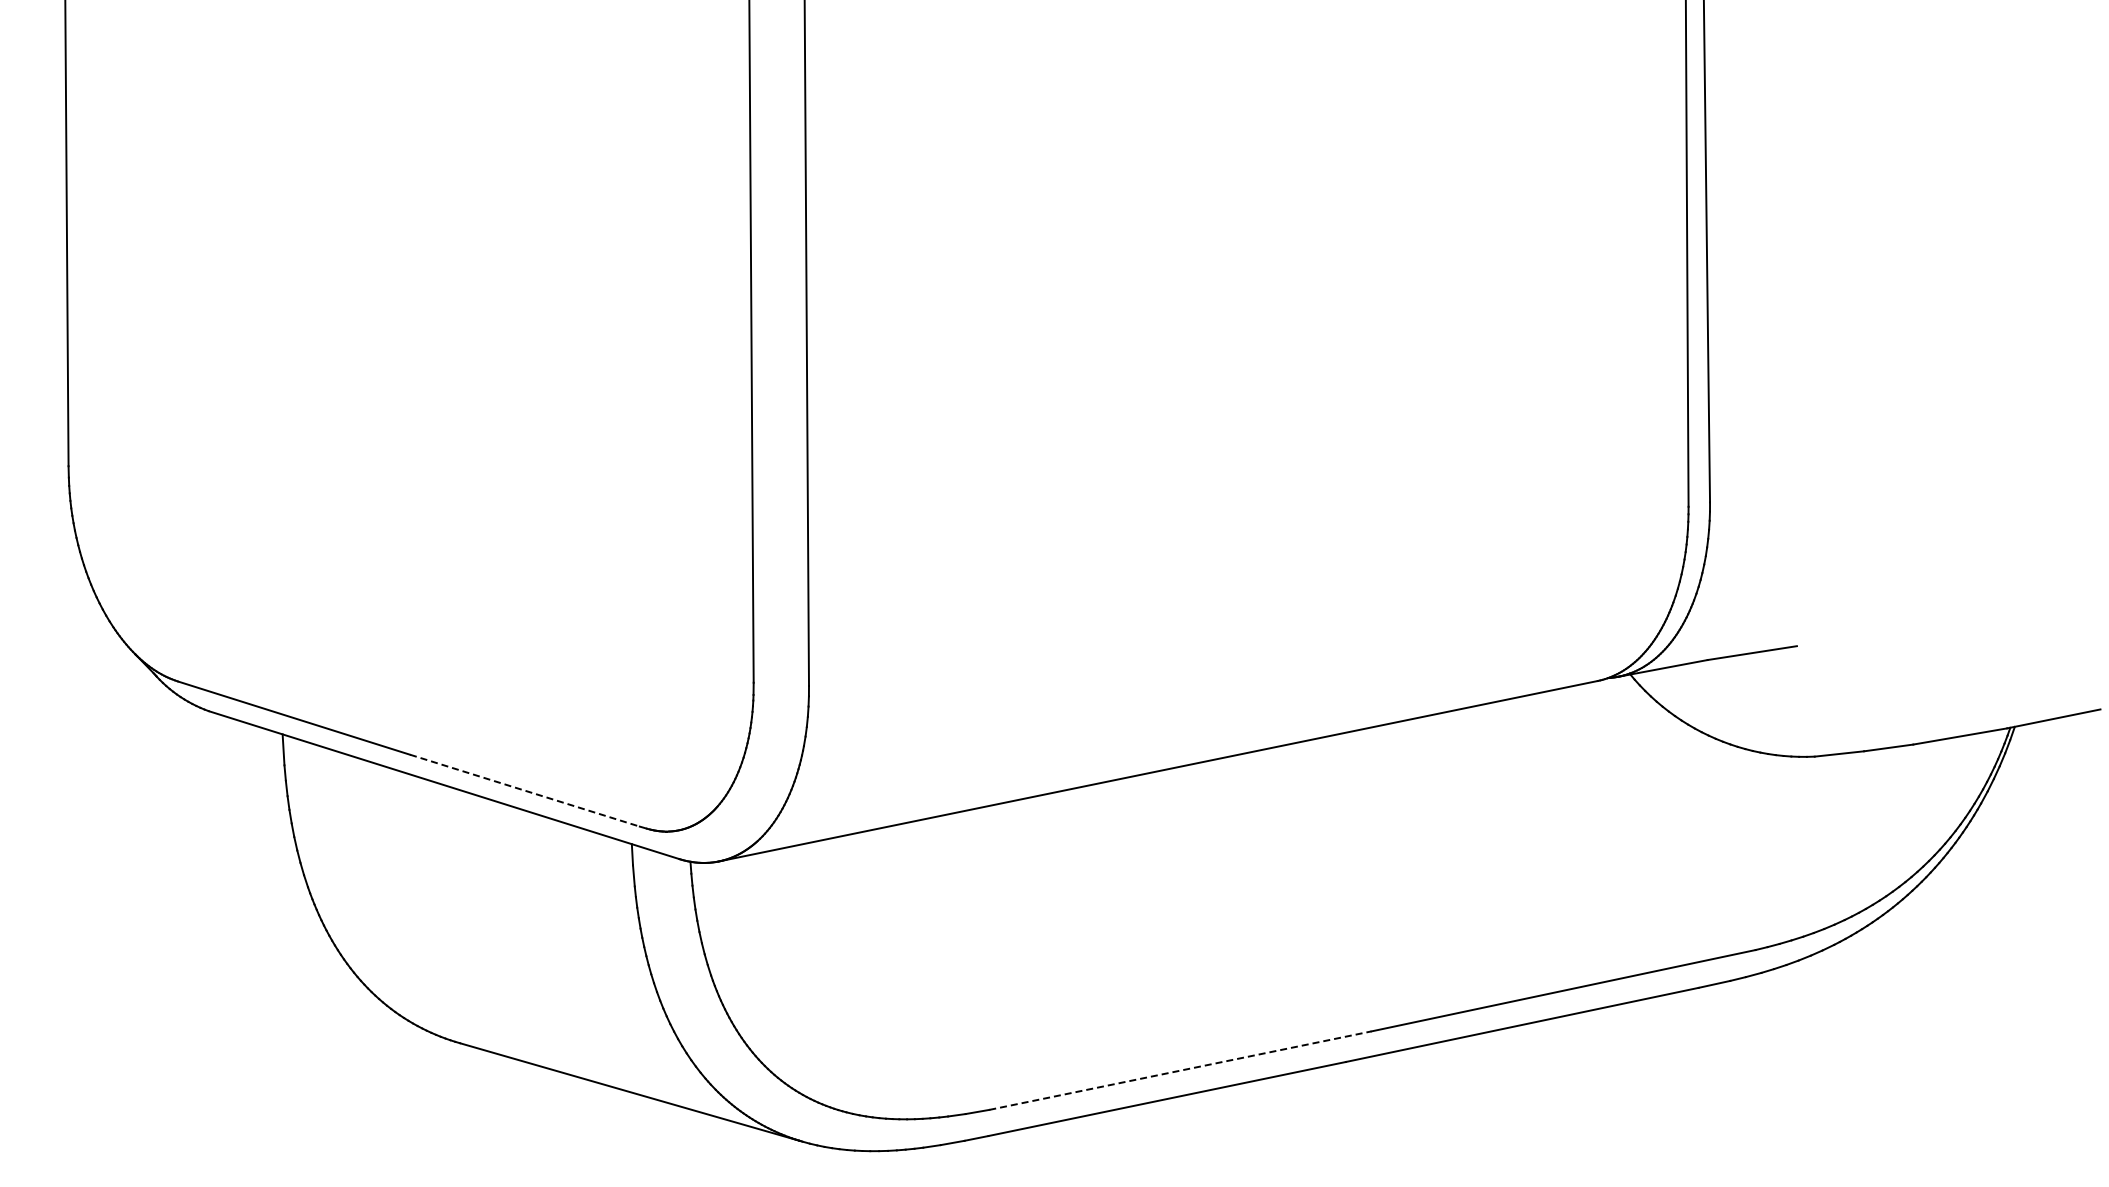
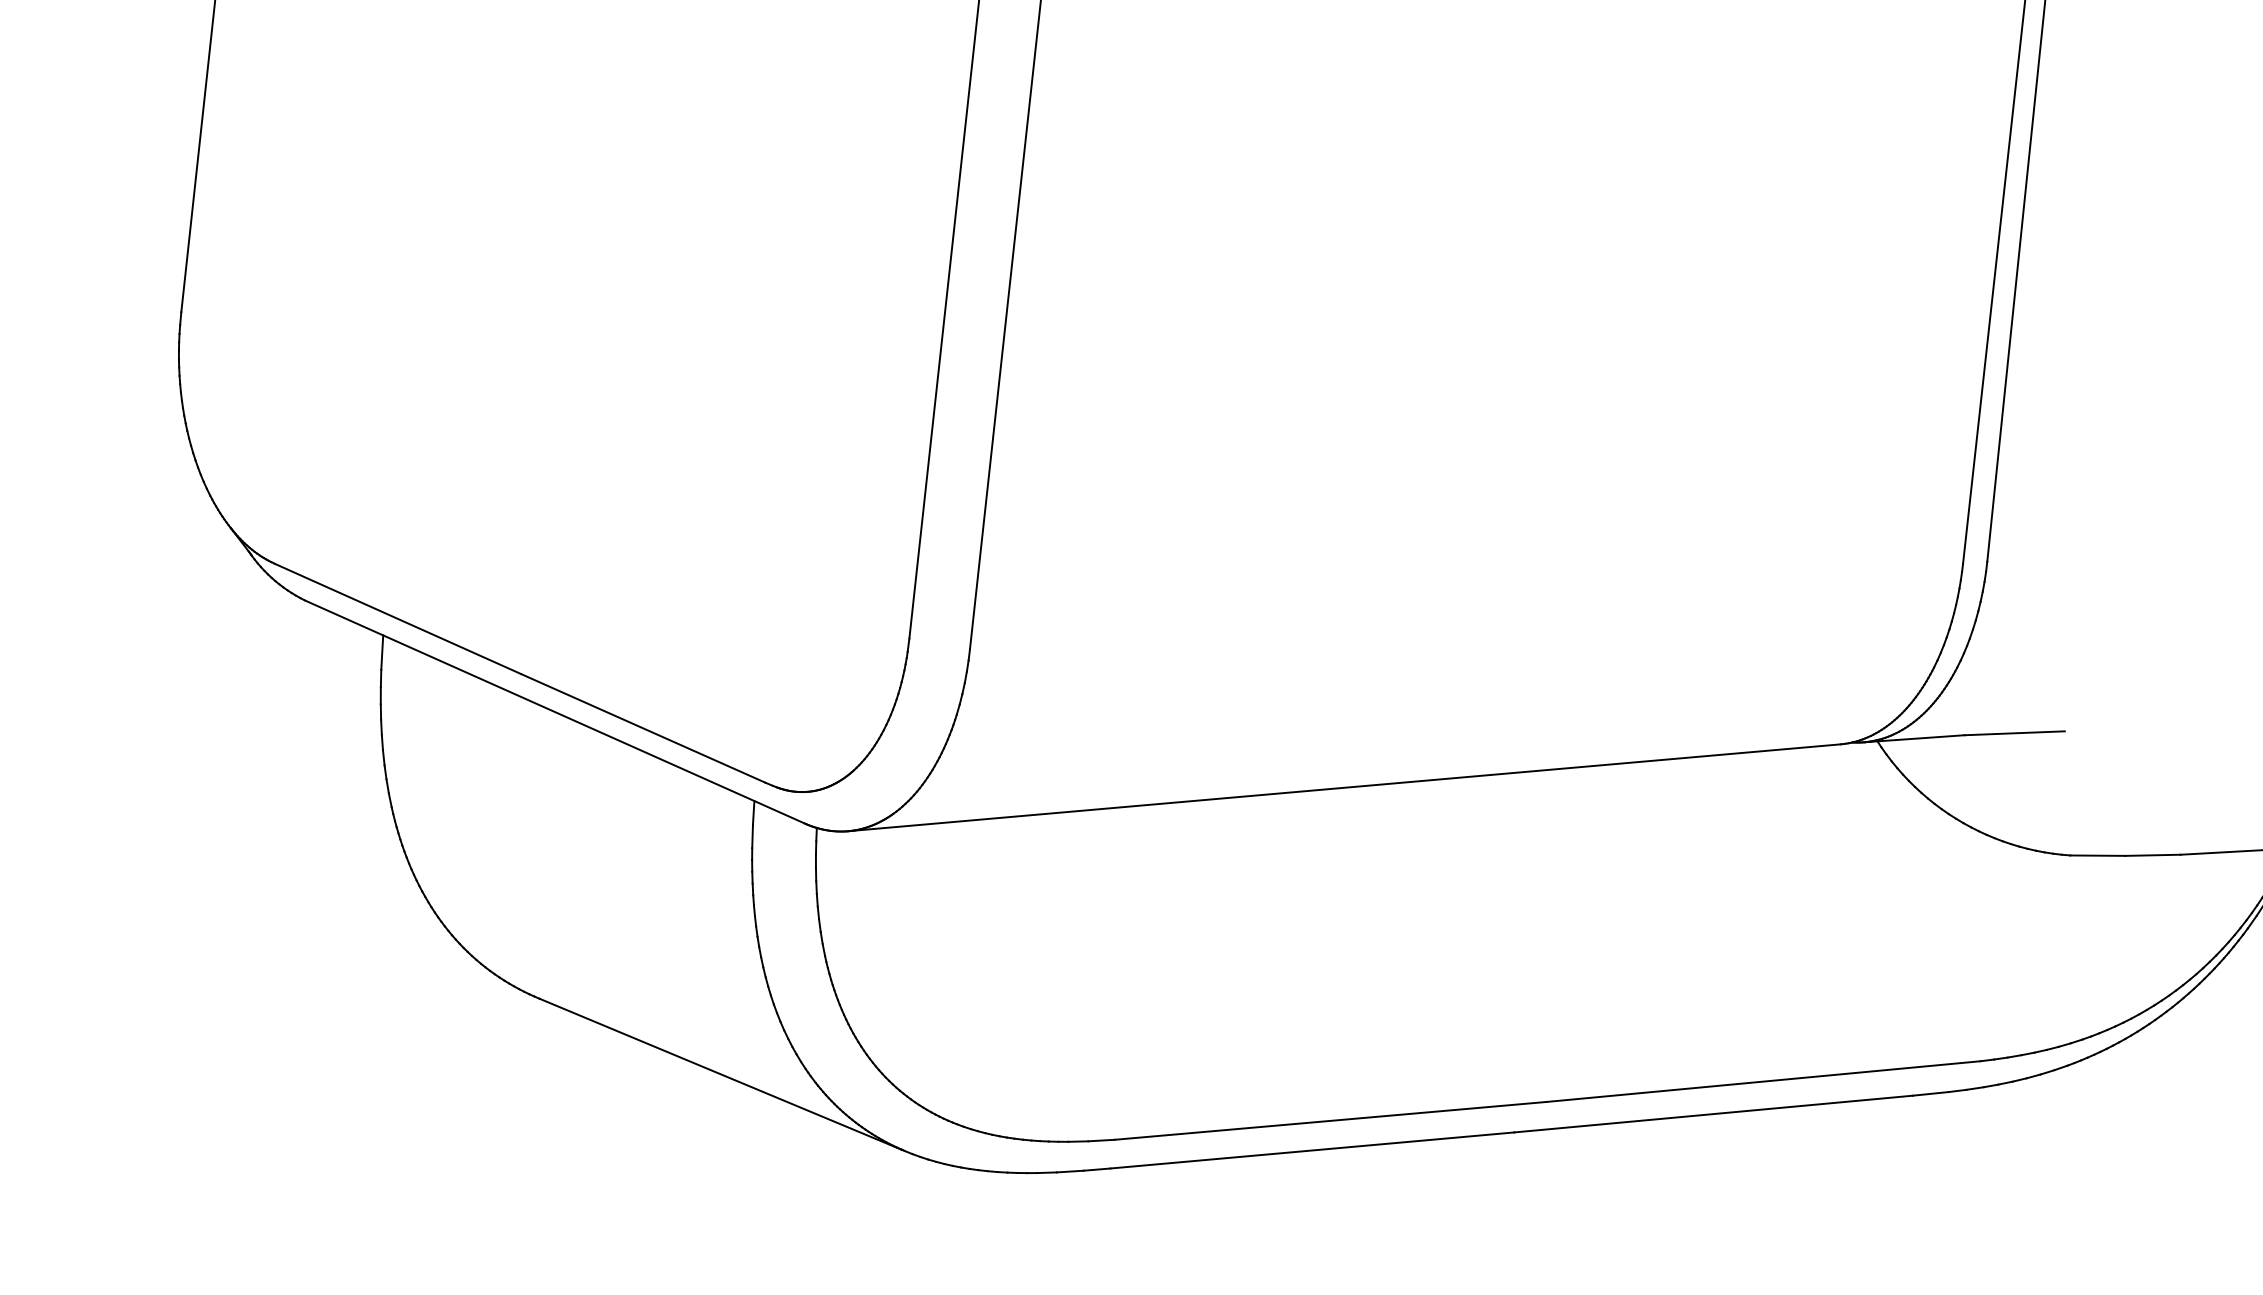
line: (525, 790) -> (643, 728), dashed -> solid
line: (1180, 1070) -> (1330, 1120), dashed -> solid

